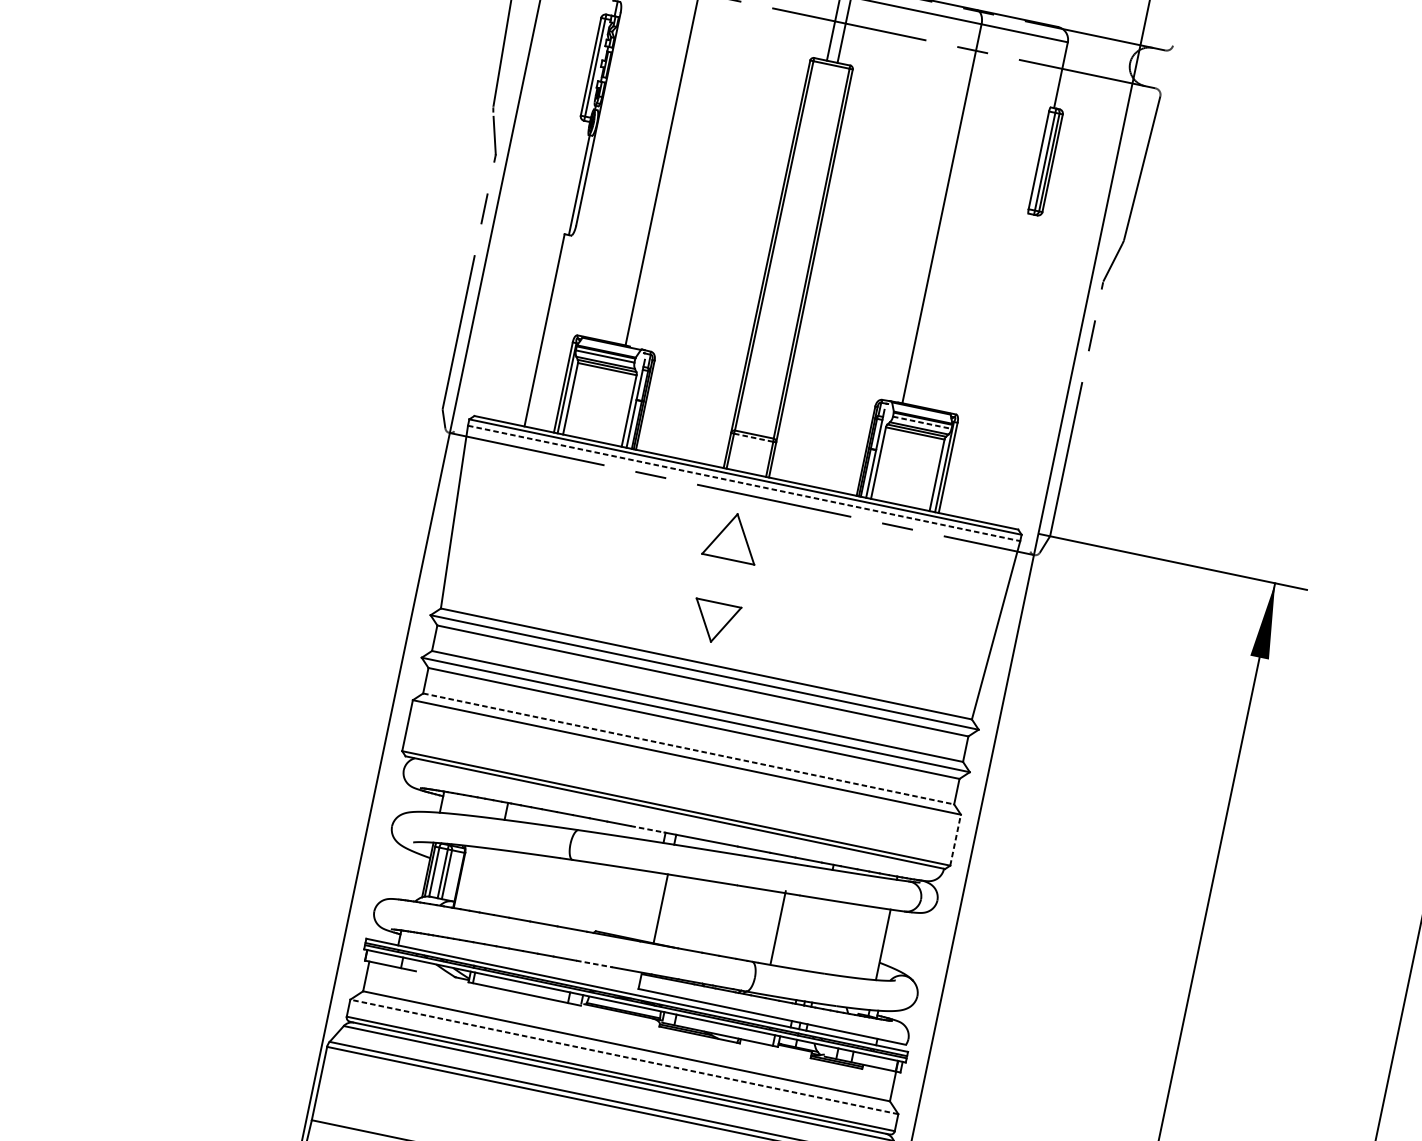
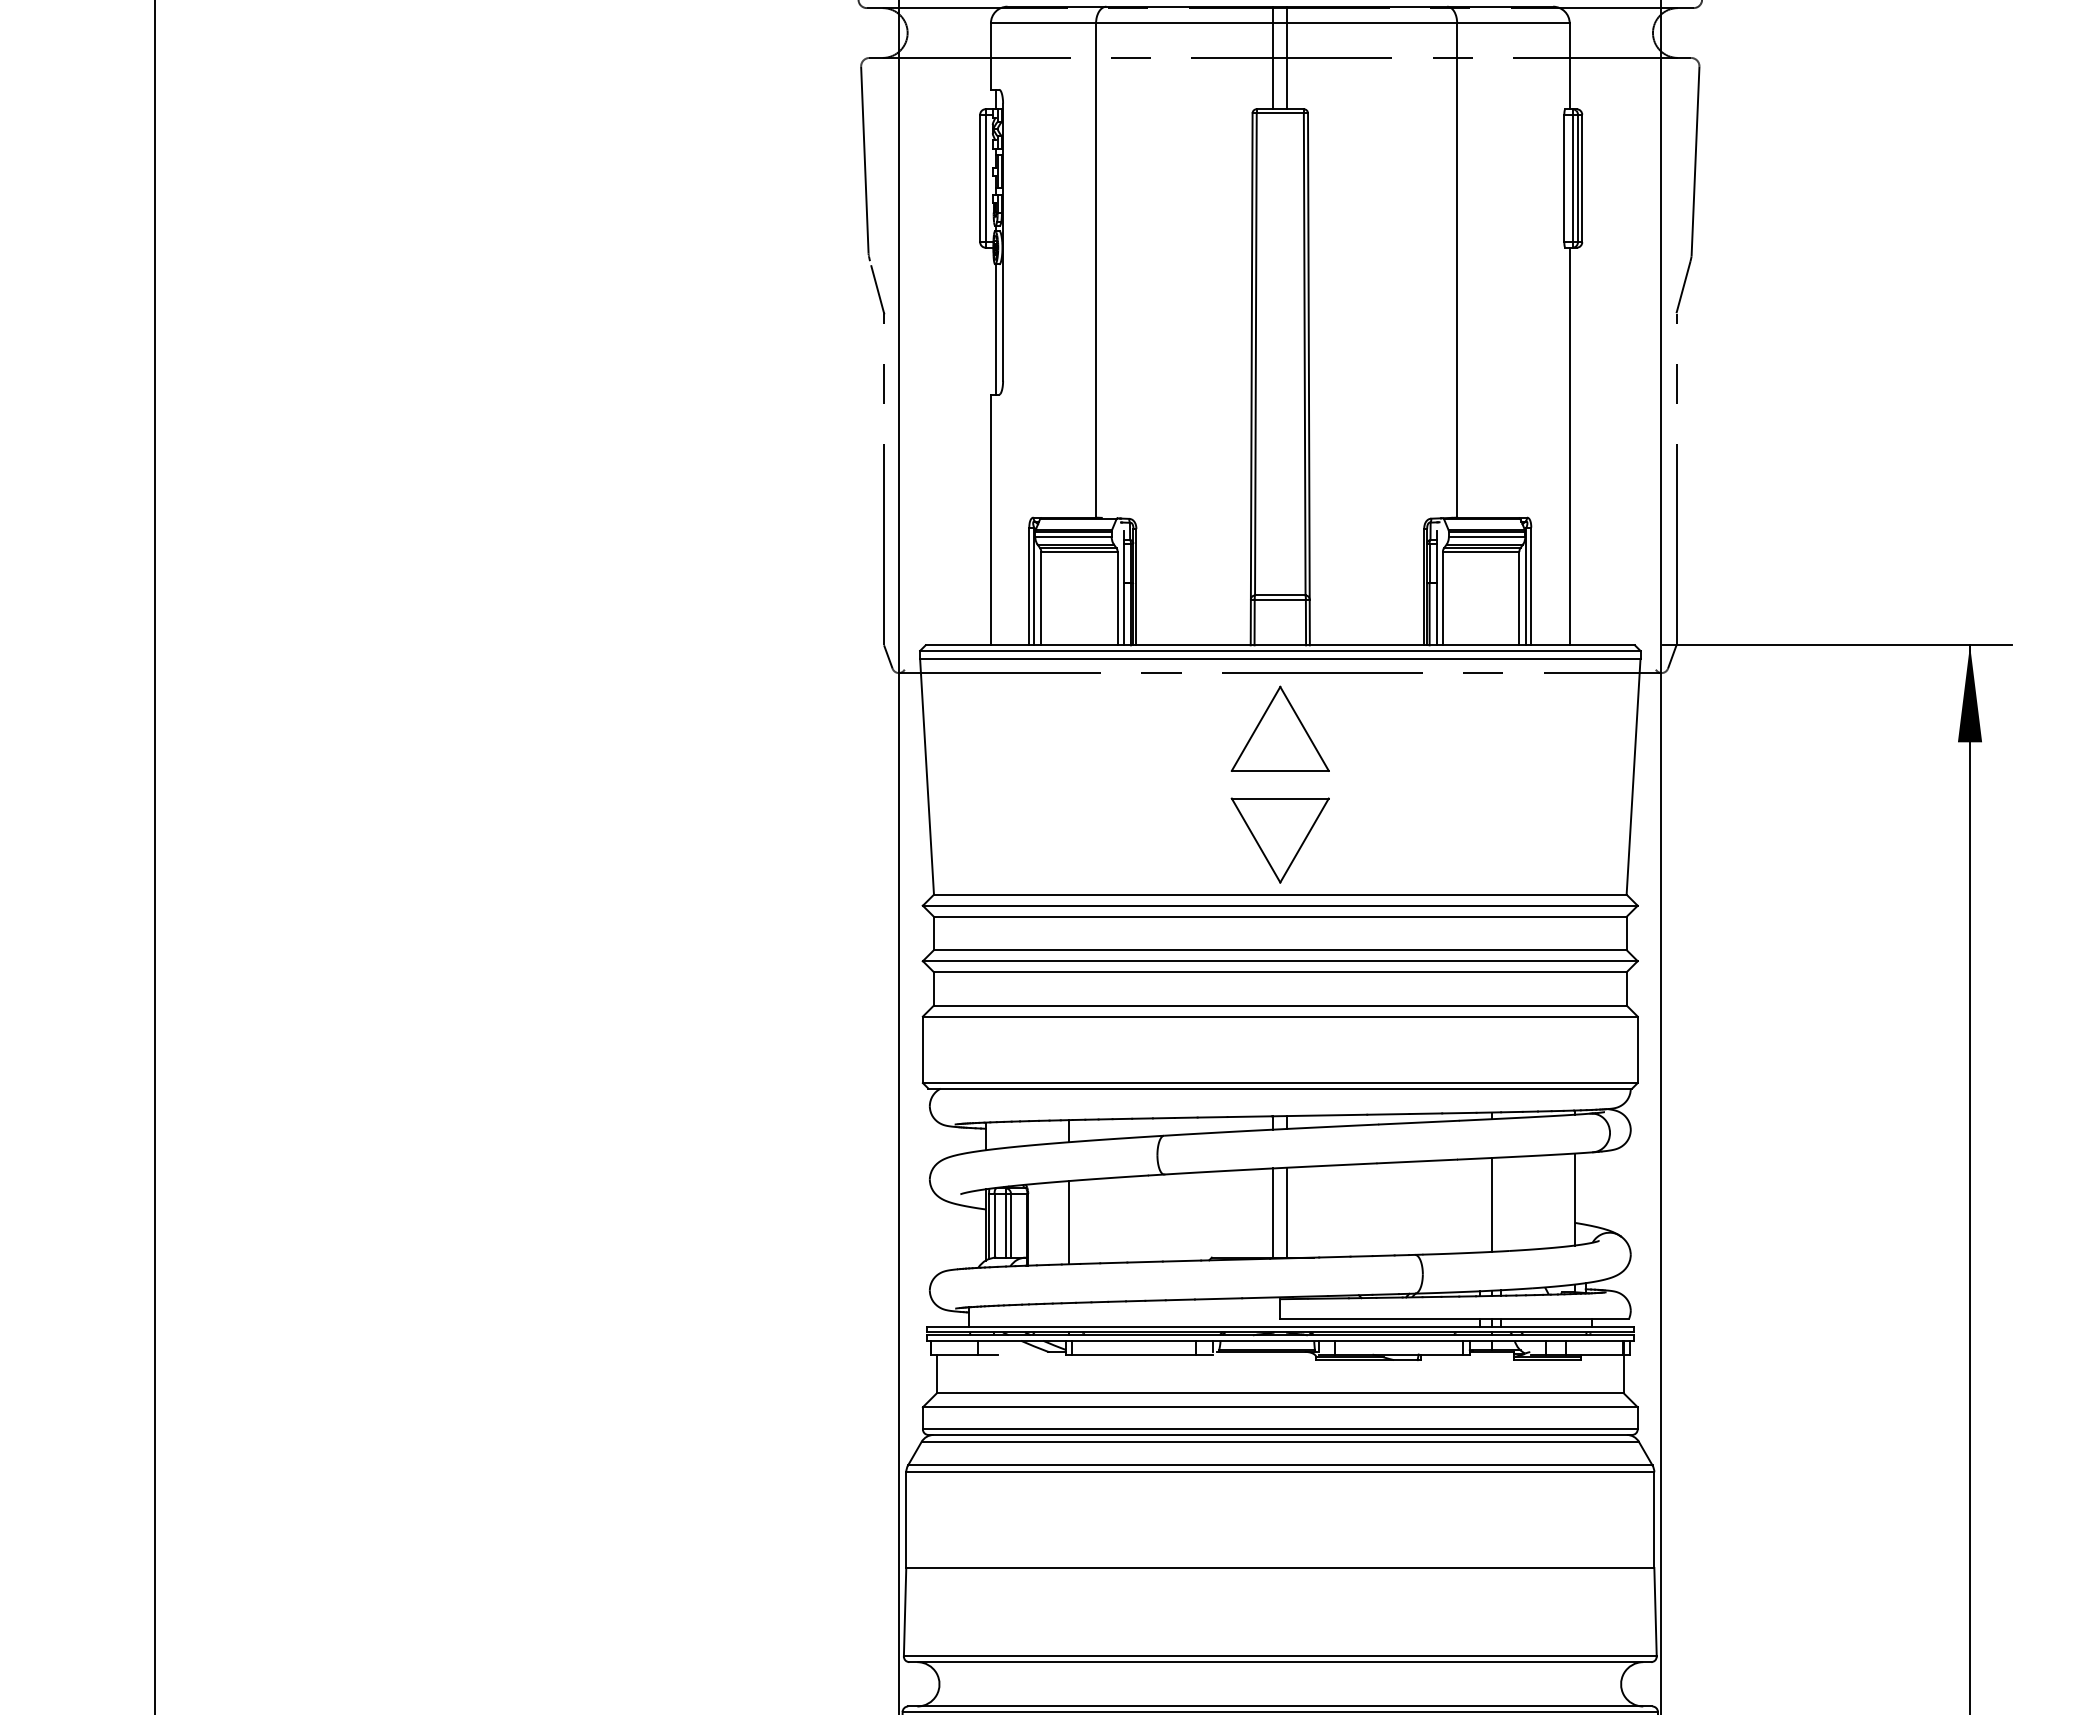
line: (999, 366) -> (1569, 446), added
line: (922, 422) -> (1487, 536), dashed -> solid
line: (753, 437) -> (1280, 599), dashed -> solid
line: (744, 483) -> (1280, 659), dashed -> solid
part: (732, 536) -> (1279, 728), size x1.43
part: (714, 622) -> (1279, 840), size x1.67
line: (688, 748) -> (1280, 1005), dashed -> solid
line: (648, 829) -> (1250, 1116), dashed -> solid
line: (955, 839) -> (1637, 1049), dashed -> solid
line: (491, 881) -> (1068, 1222), added
line: (650, 906) -> (1273, 1212), added
line: (778, 926) -> (1491, 1204), moved
line: (594, 963) -> (1218, 1298), dashed -> solid
line: (623, 1056) -> (1279, 1407), dashed -> solid

